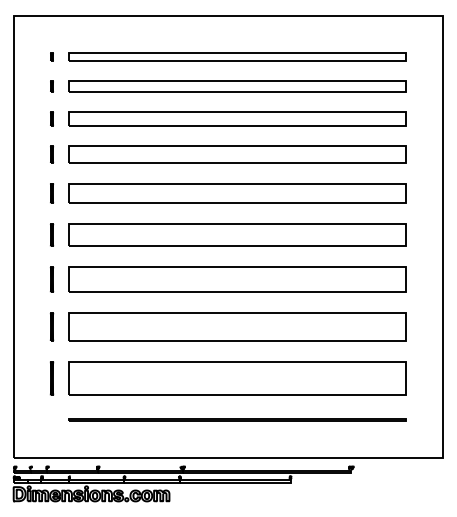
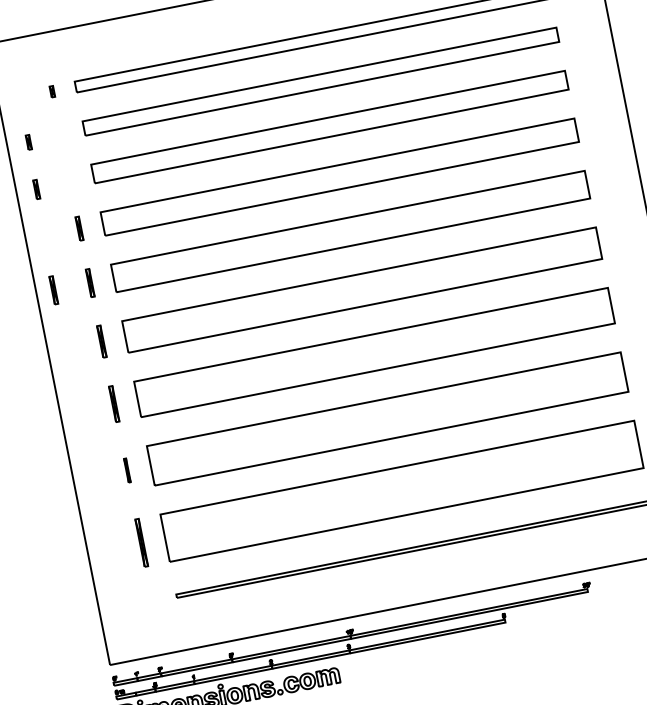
part: (51, 86) -> (28, 142), moved
part: (51, 118) -> (35, 189), moved
line: (26, 193) -> (54, 290), added
part: (51, 326) -> (126, 470), size x0.6

